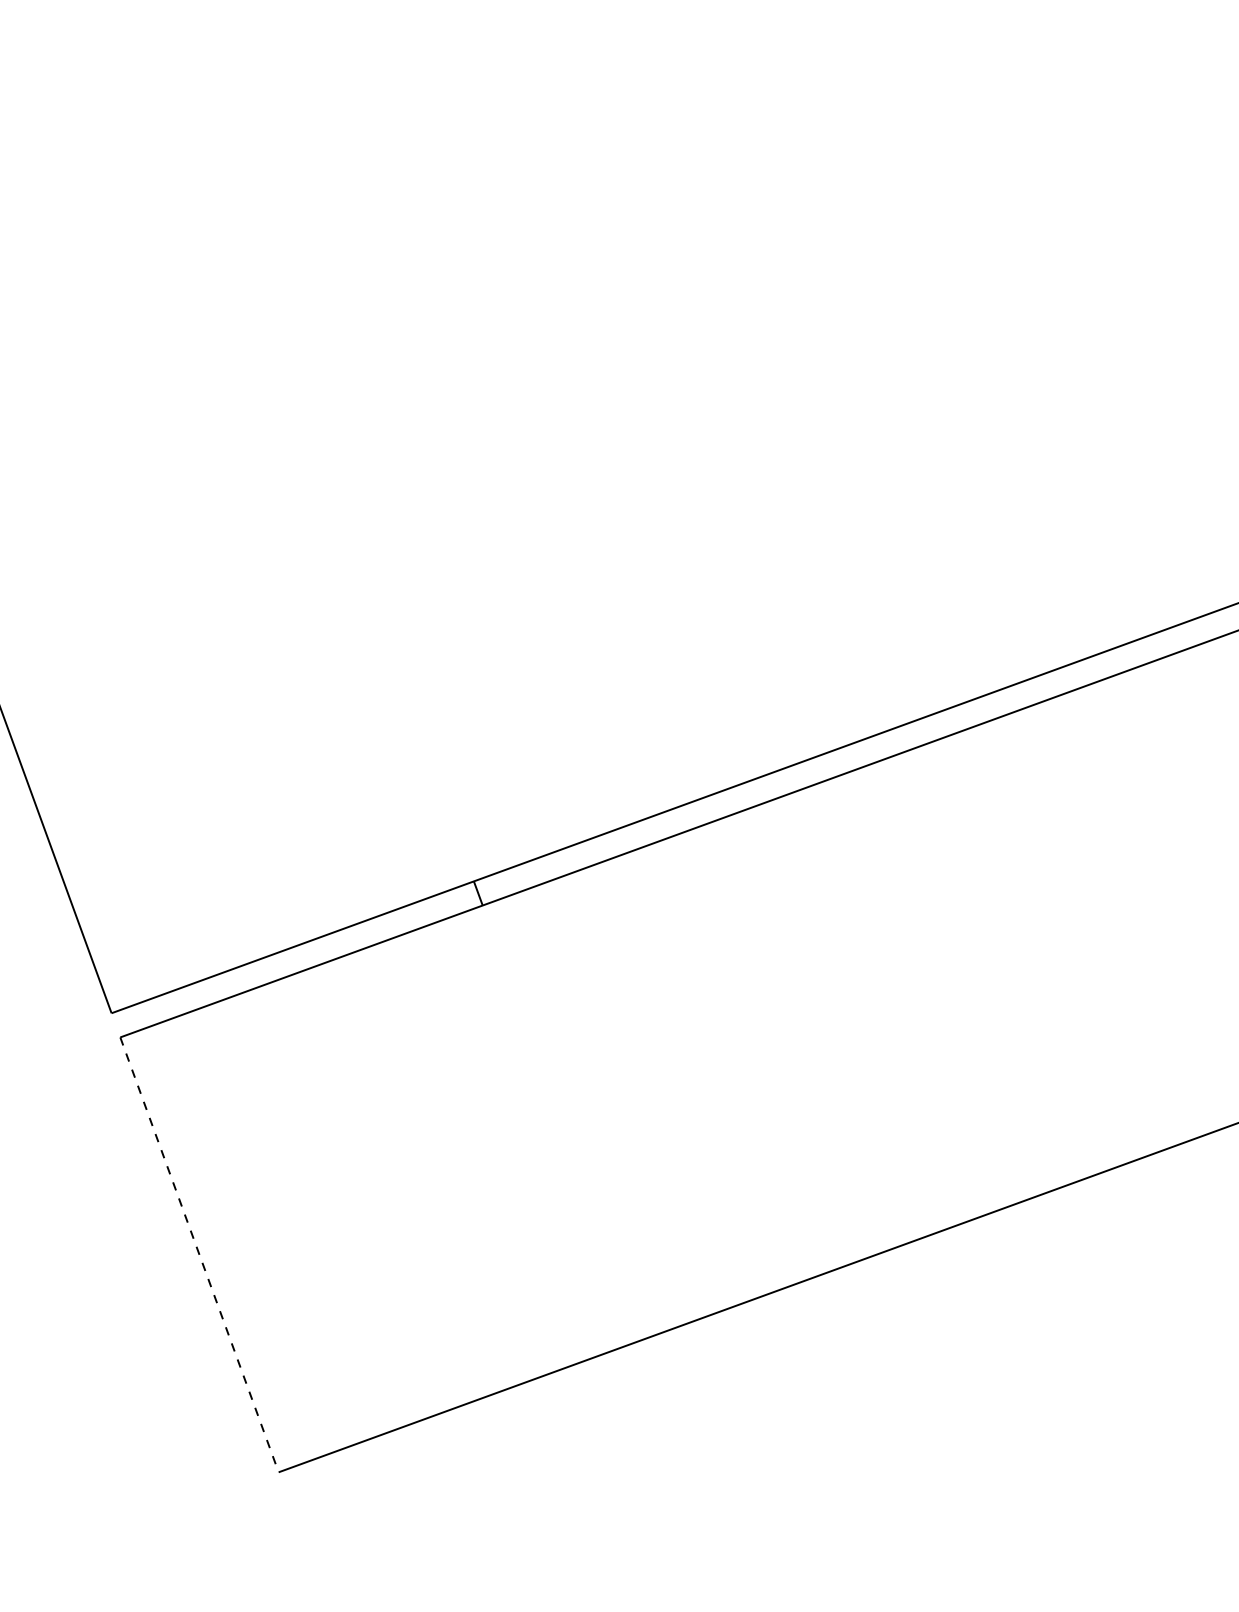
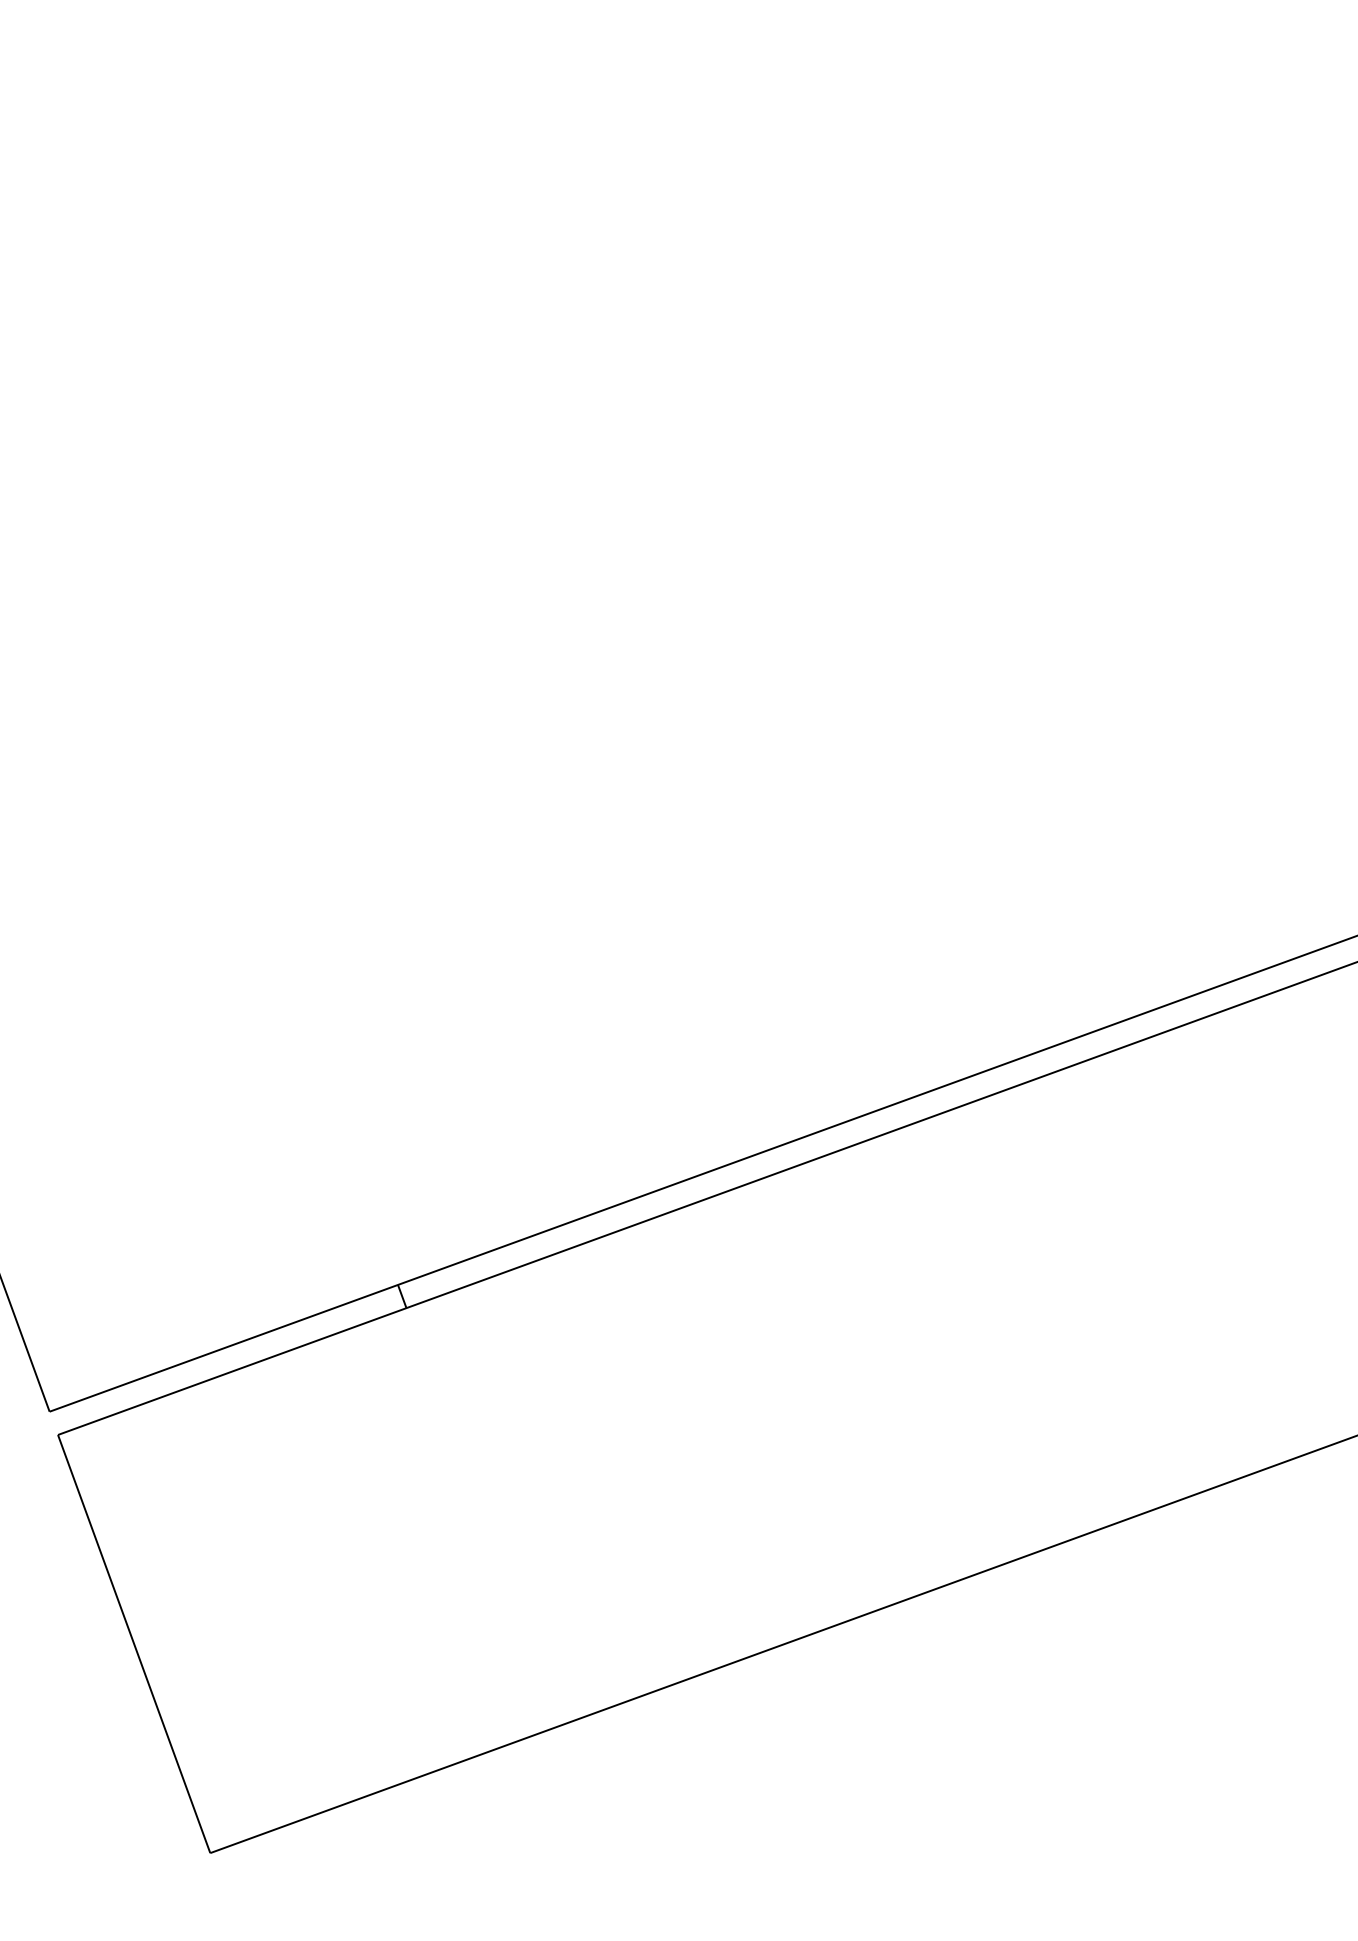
line: (199, 1255) -> (134, 1644), dashed -> solid

